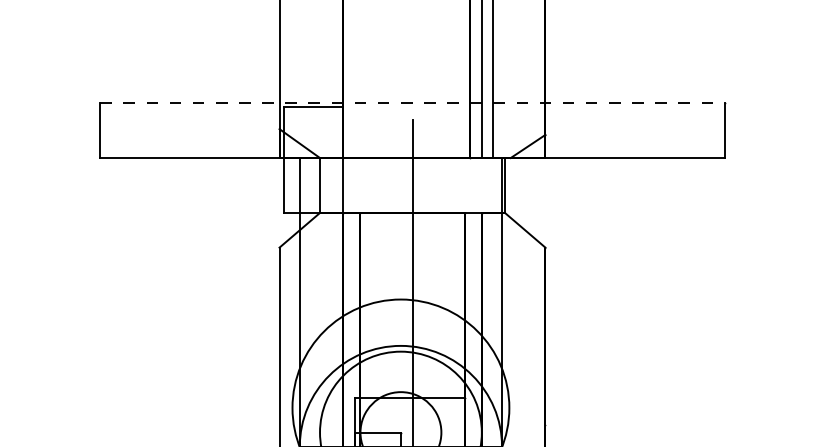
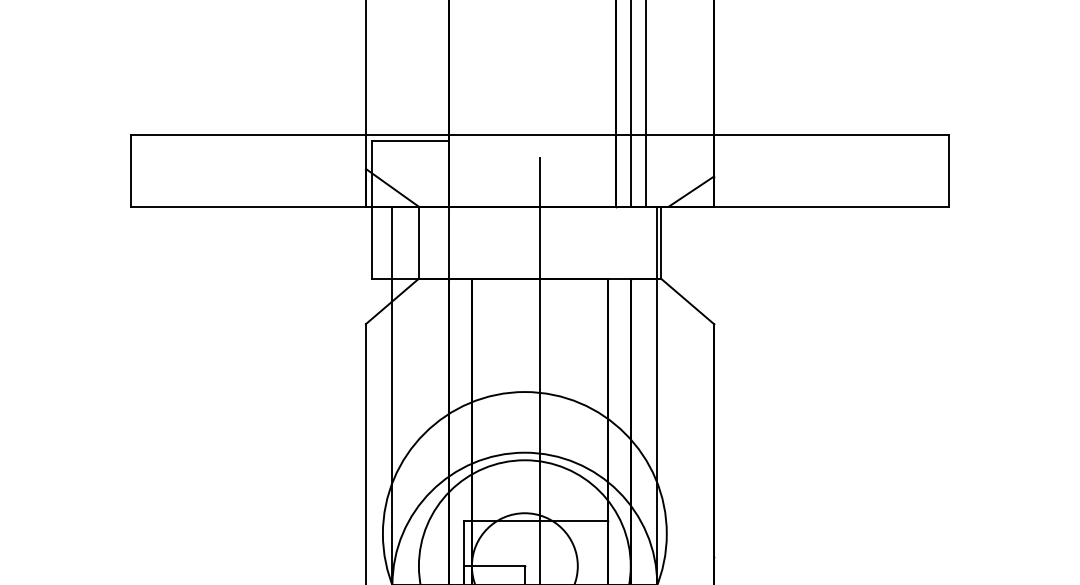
line: (412, 103) -> (540, 135), dashed -> solid

